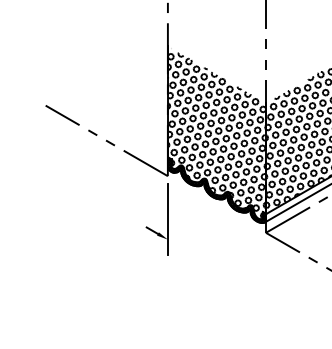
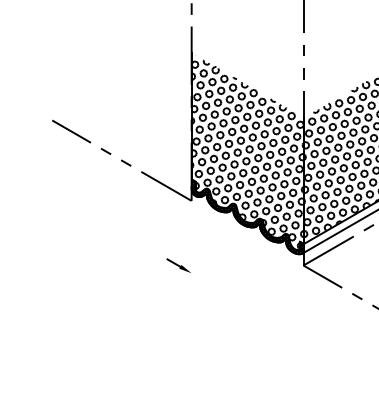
line: (167, 219) -> (191, 250), removed

